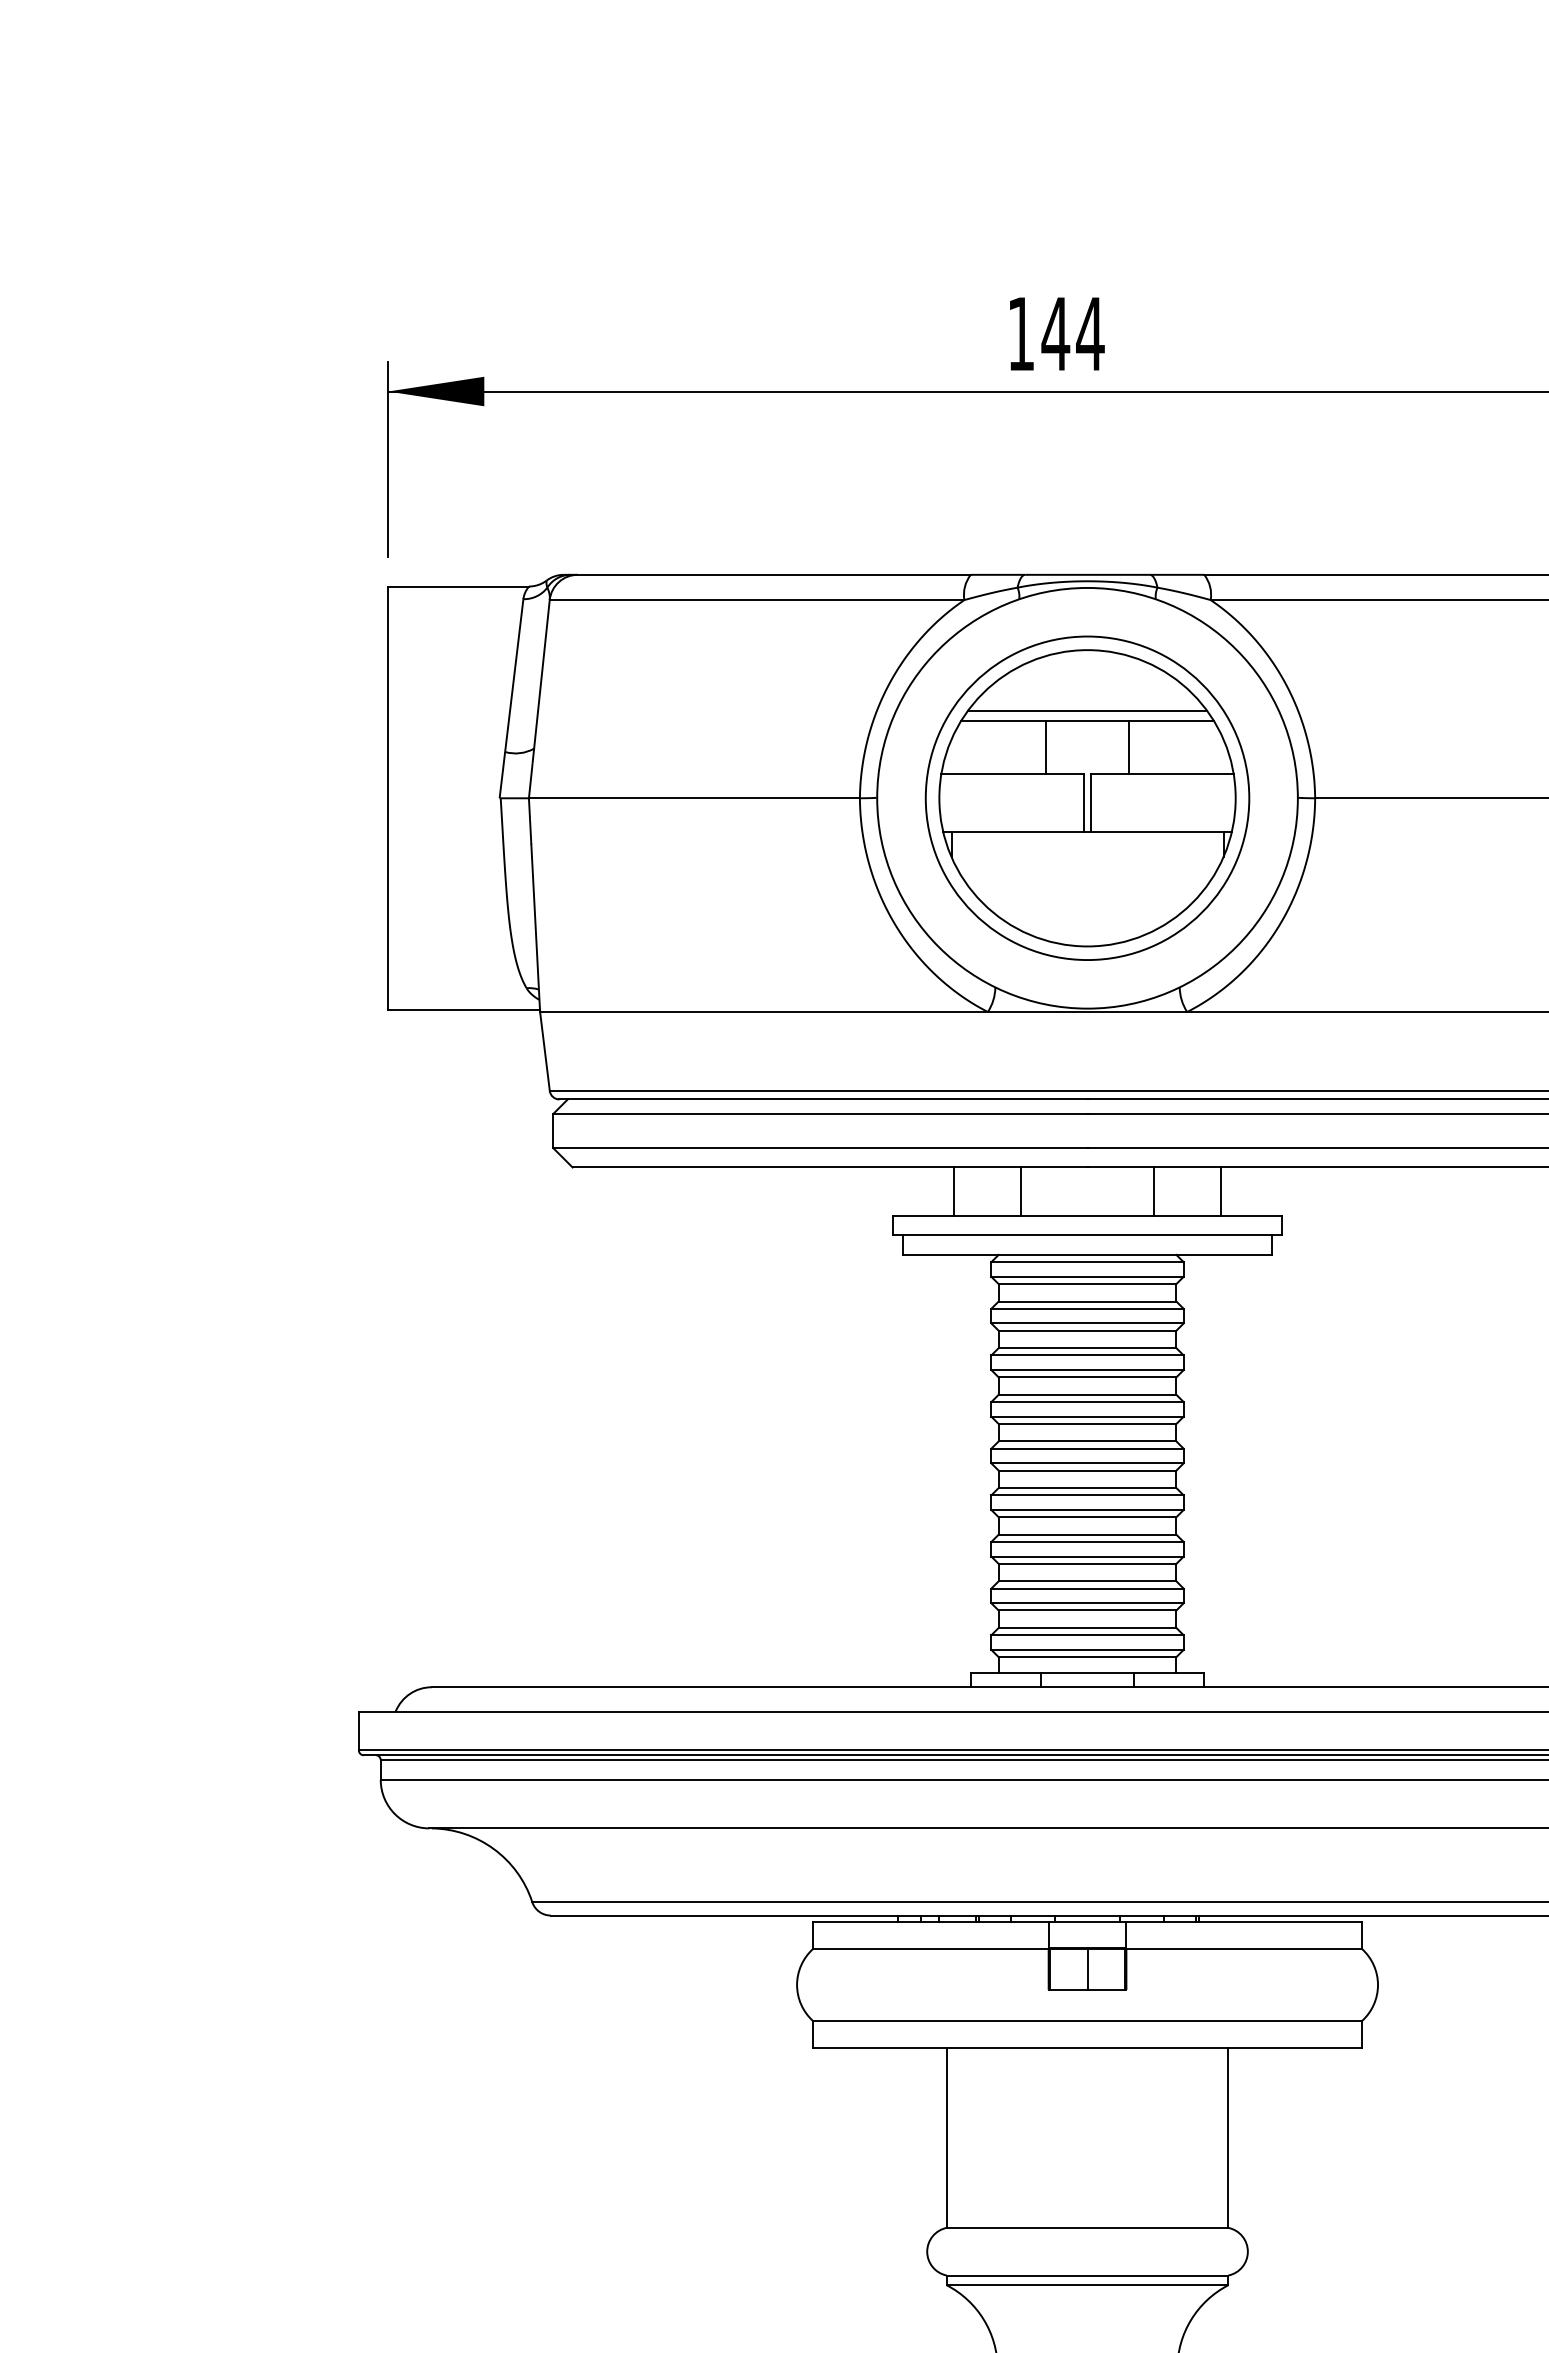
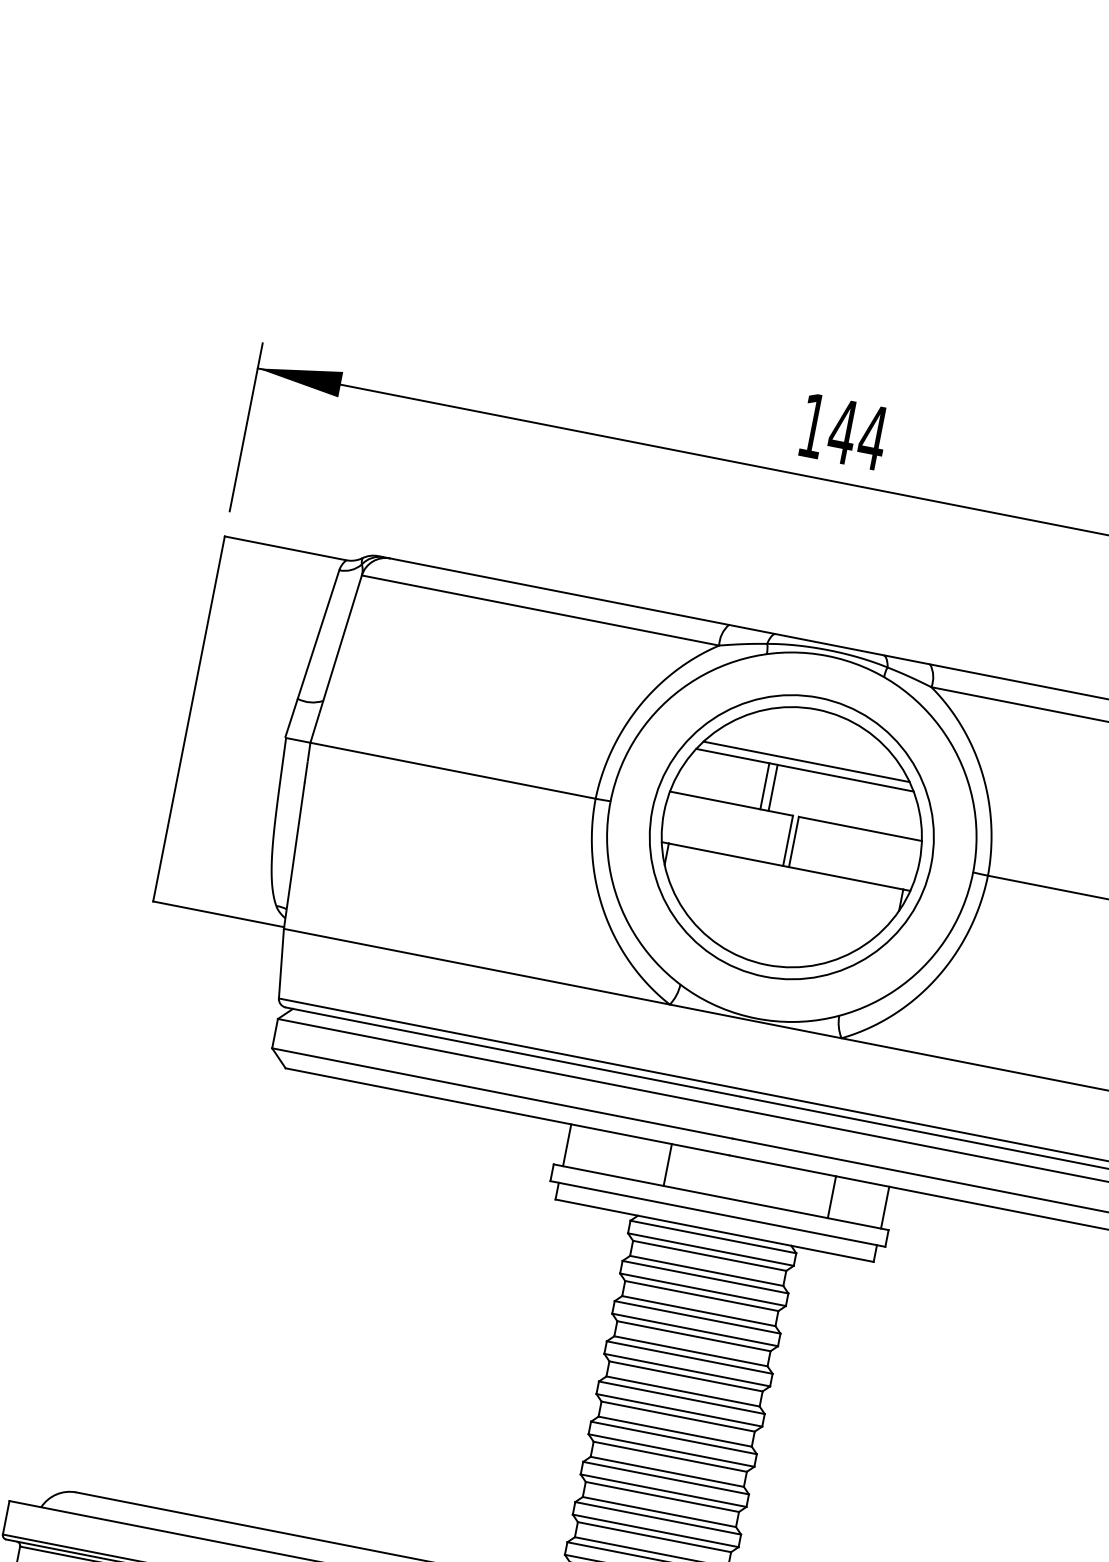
line: (1128, 747) -> (772, 788), moved
line: (954, 1191) -> (567, 1145), moved
line: (1154, 1191) -> (832, 1197), moved
line: (1221, 1191) -> (885, 1207), moved

